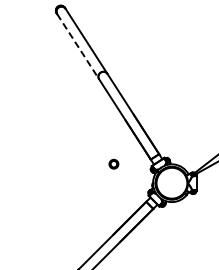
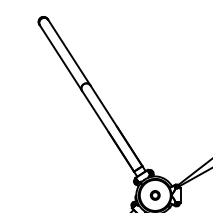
line: (78, 46) -> (61, 57), dashed -> solid
part: (113, 163) -> (154, 194), moved

